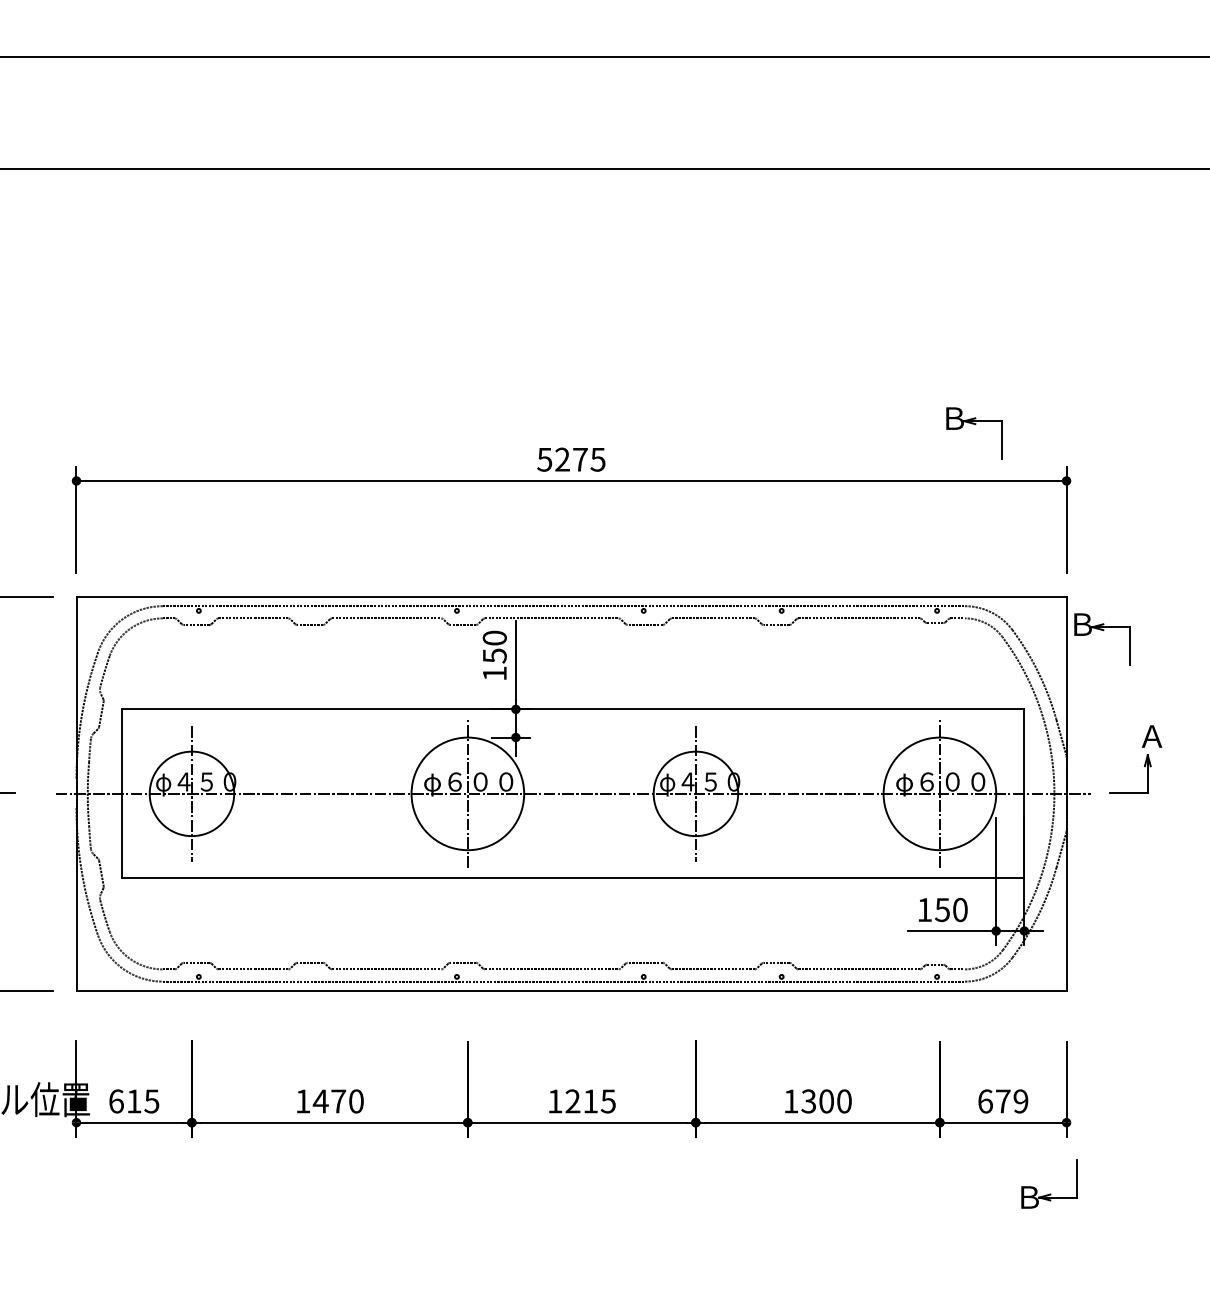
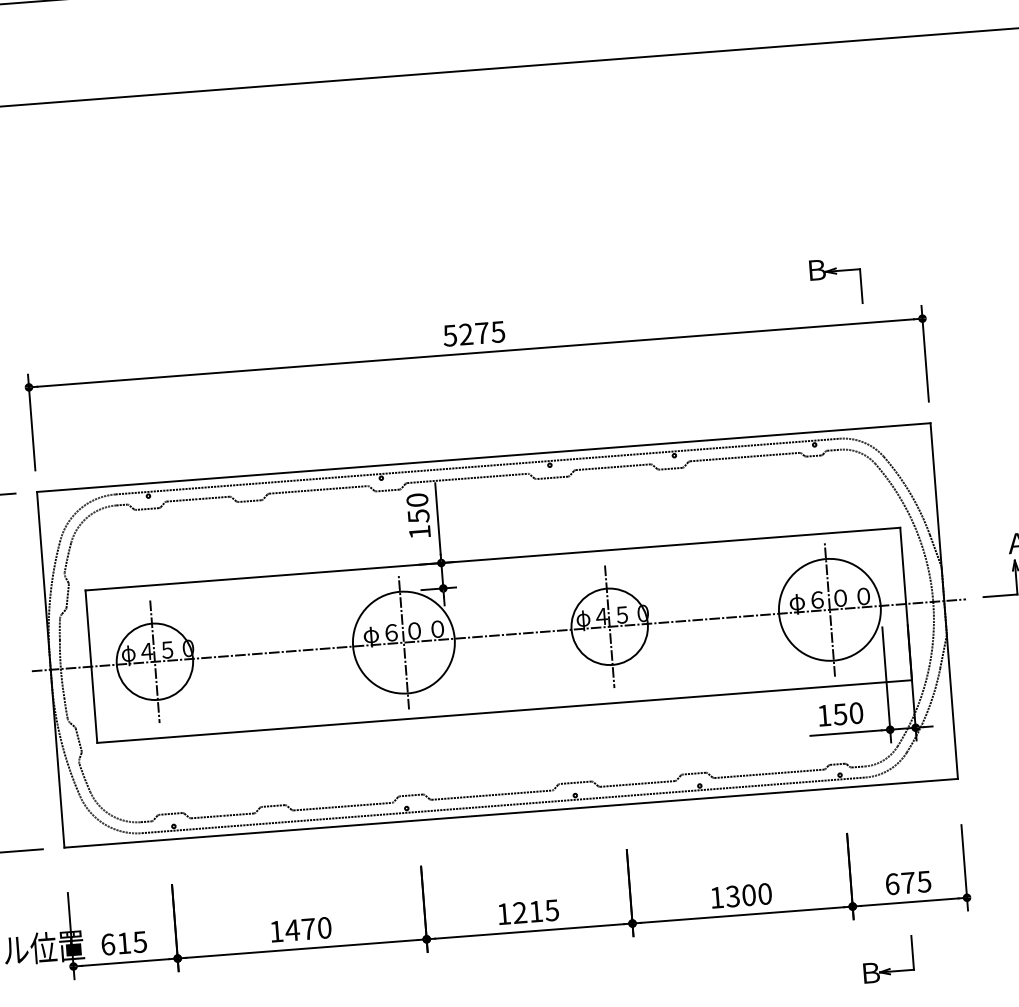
part: (1103, 631) -> (966, 451), removed
text: (1020, 1101) -> (923, 881), 679 -> 675
part: (1049, 1193) -> (888, 968), moved

